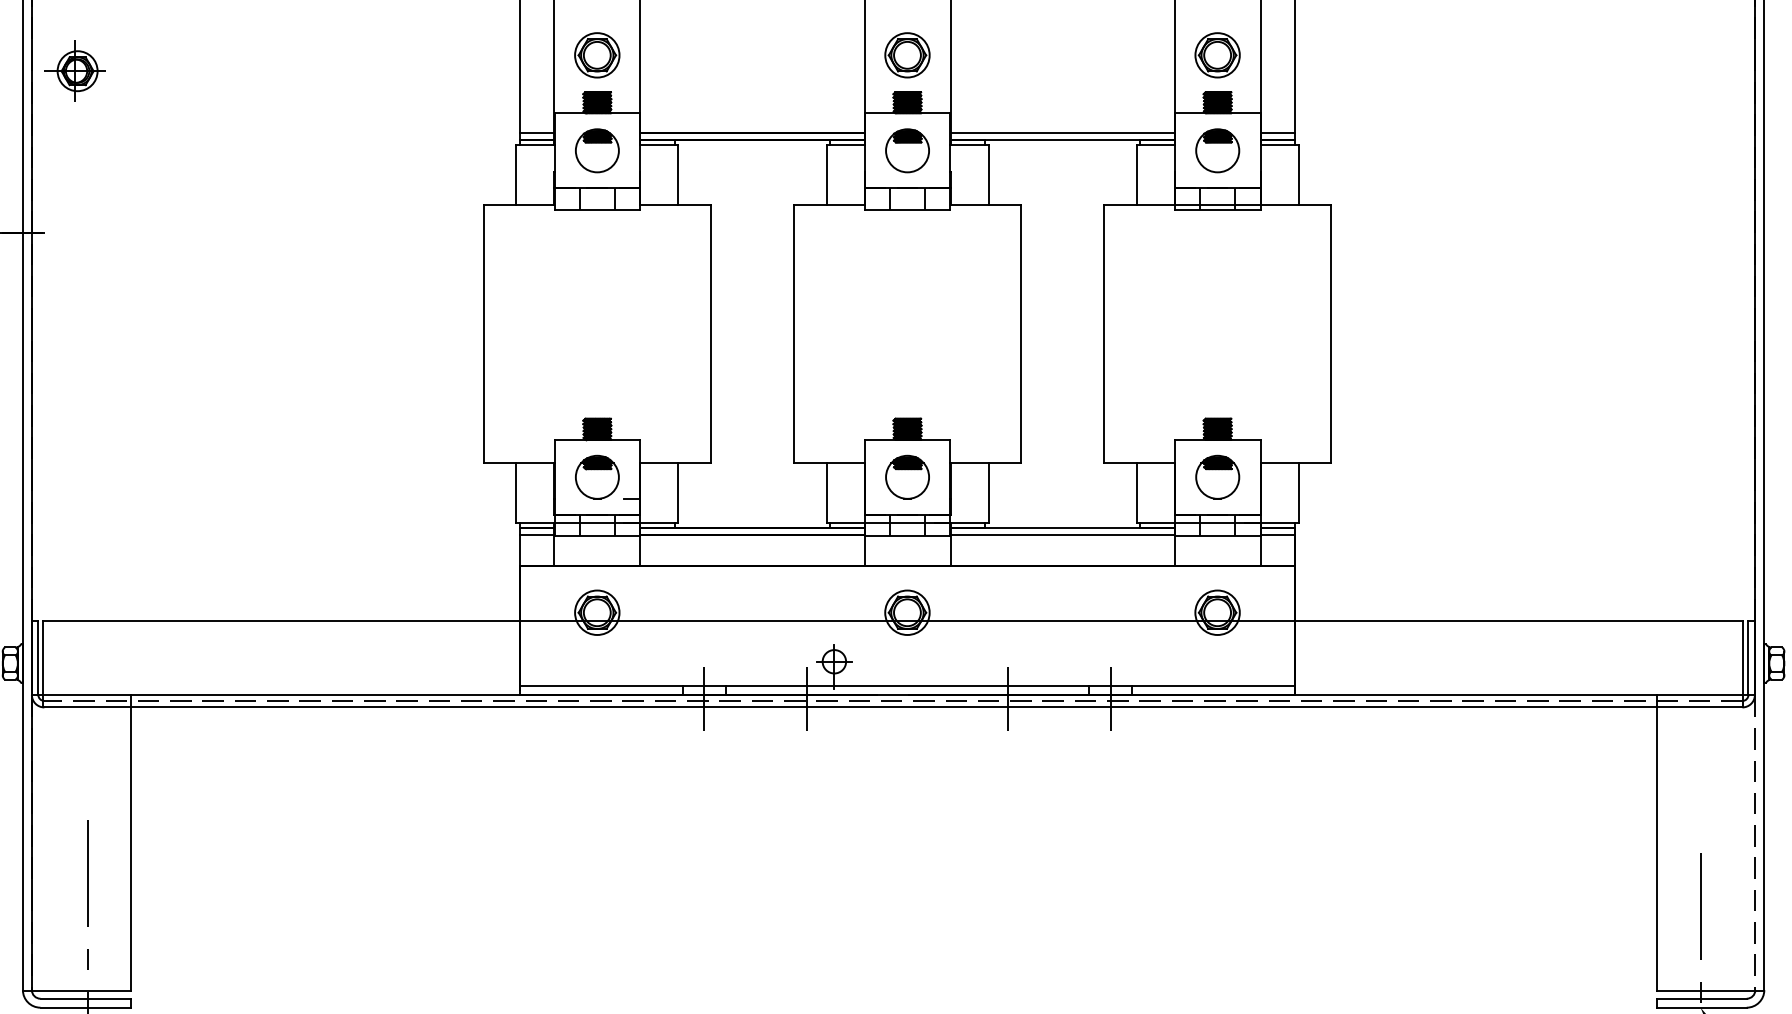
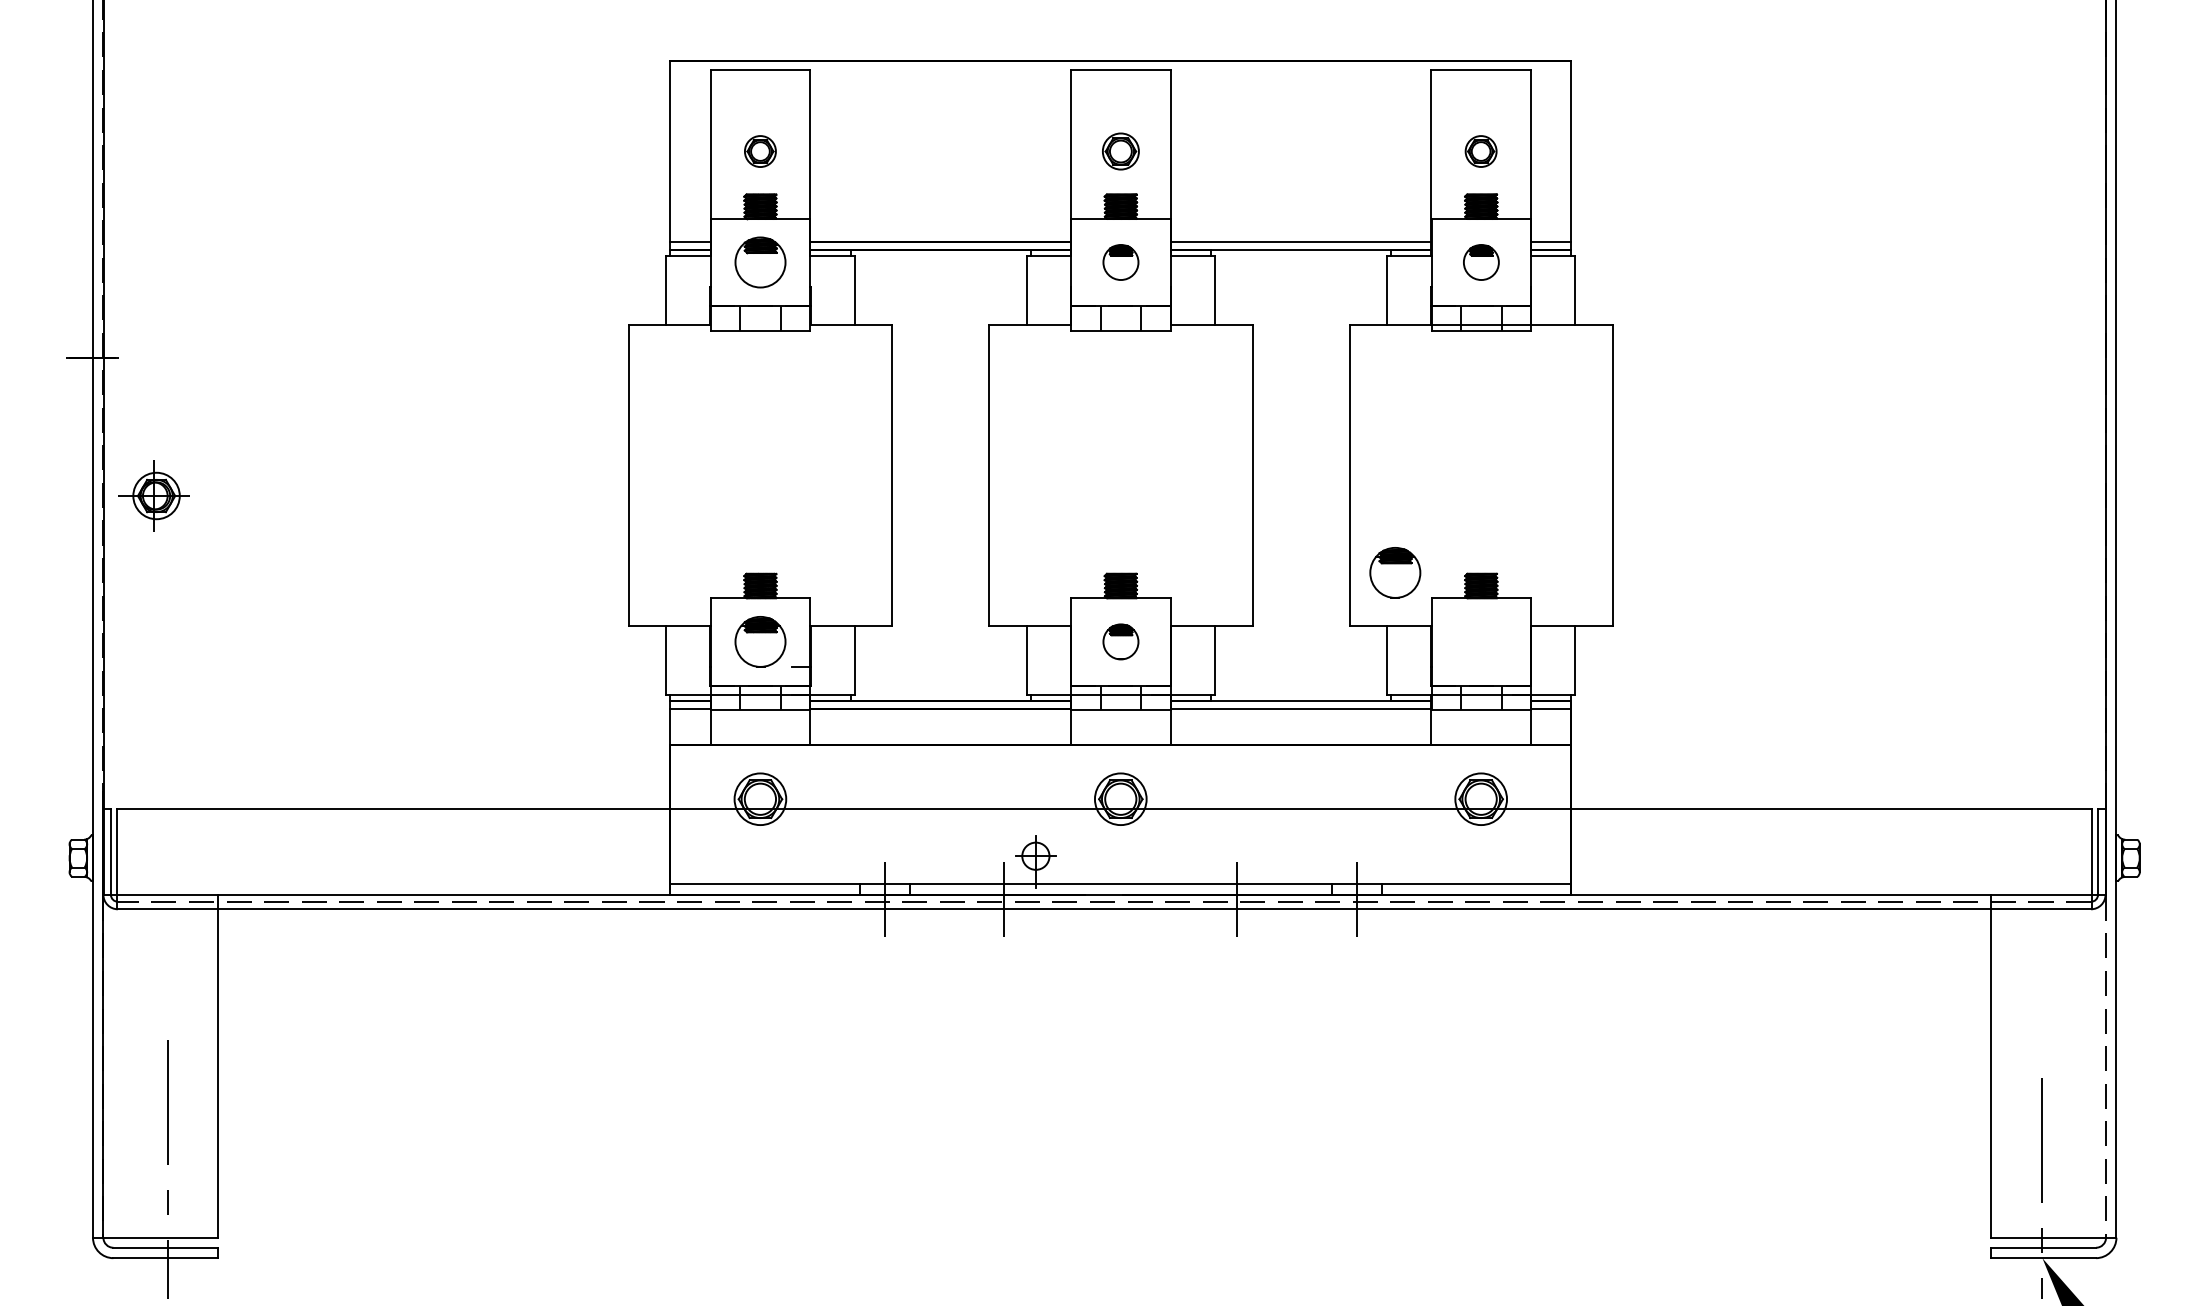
part: (597, 55) -> (760, 151), size x0.6
part: (907, 55) -> (1120, 151), size x0.7
part: (1217, 55) -> (1480, 151), size x0.6
part: (74, 70) -> (153, 495), moved
part: (907, 150) -> (1120, 262), size x0.7
part: (1217, 150) -> (1481, 262), size x0.7
part: (907, 476) -> (1120, 641), size x0.7
part: (1217, 476) -> (1395, 572), moved

